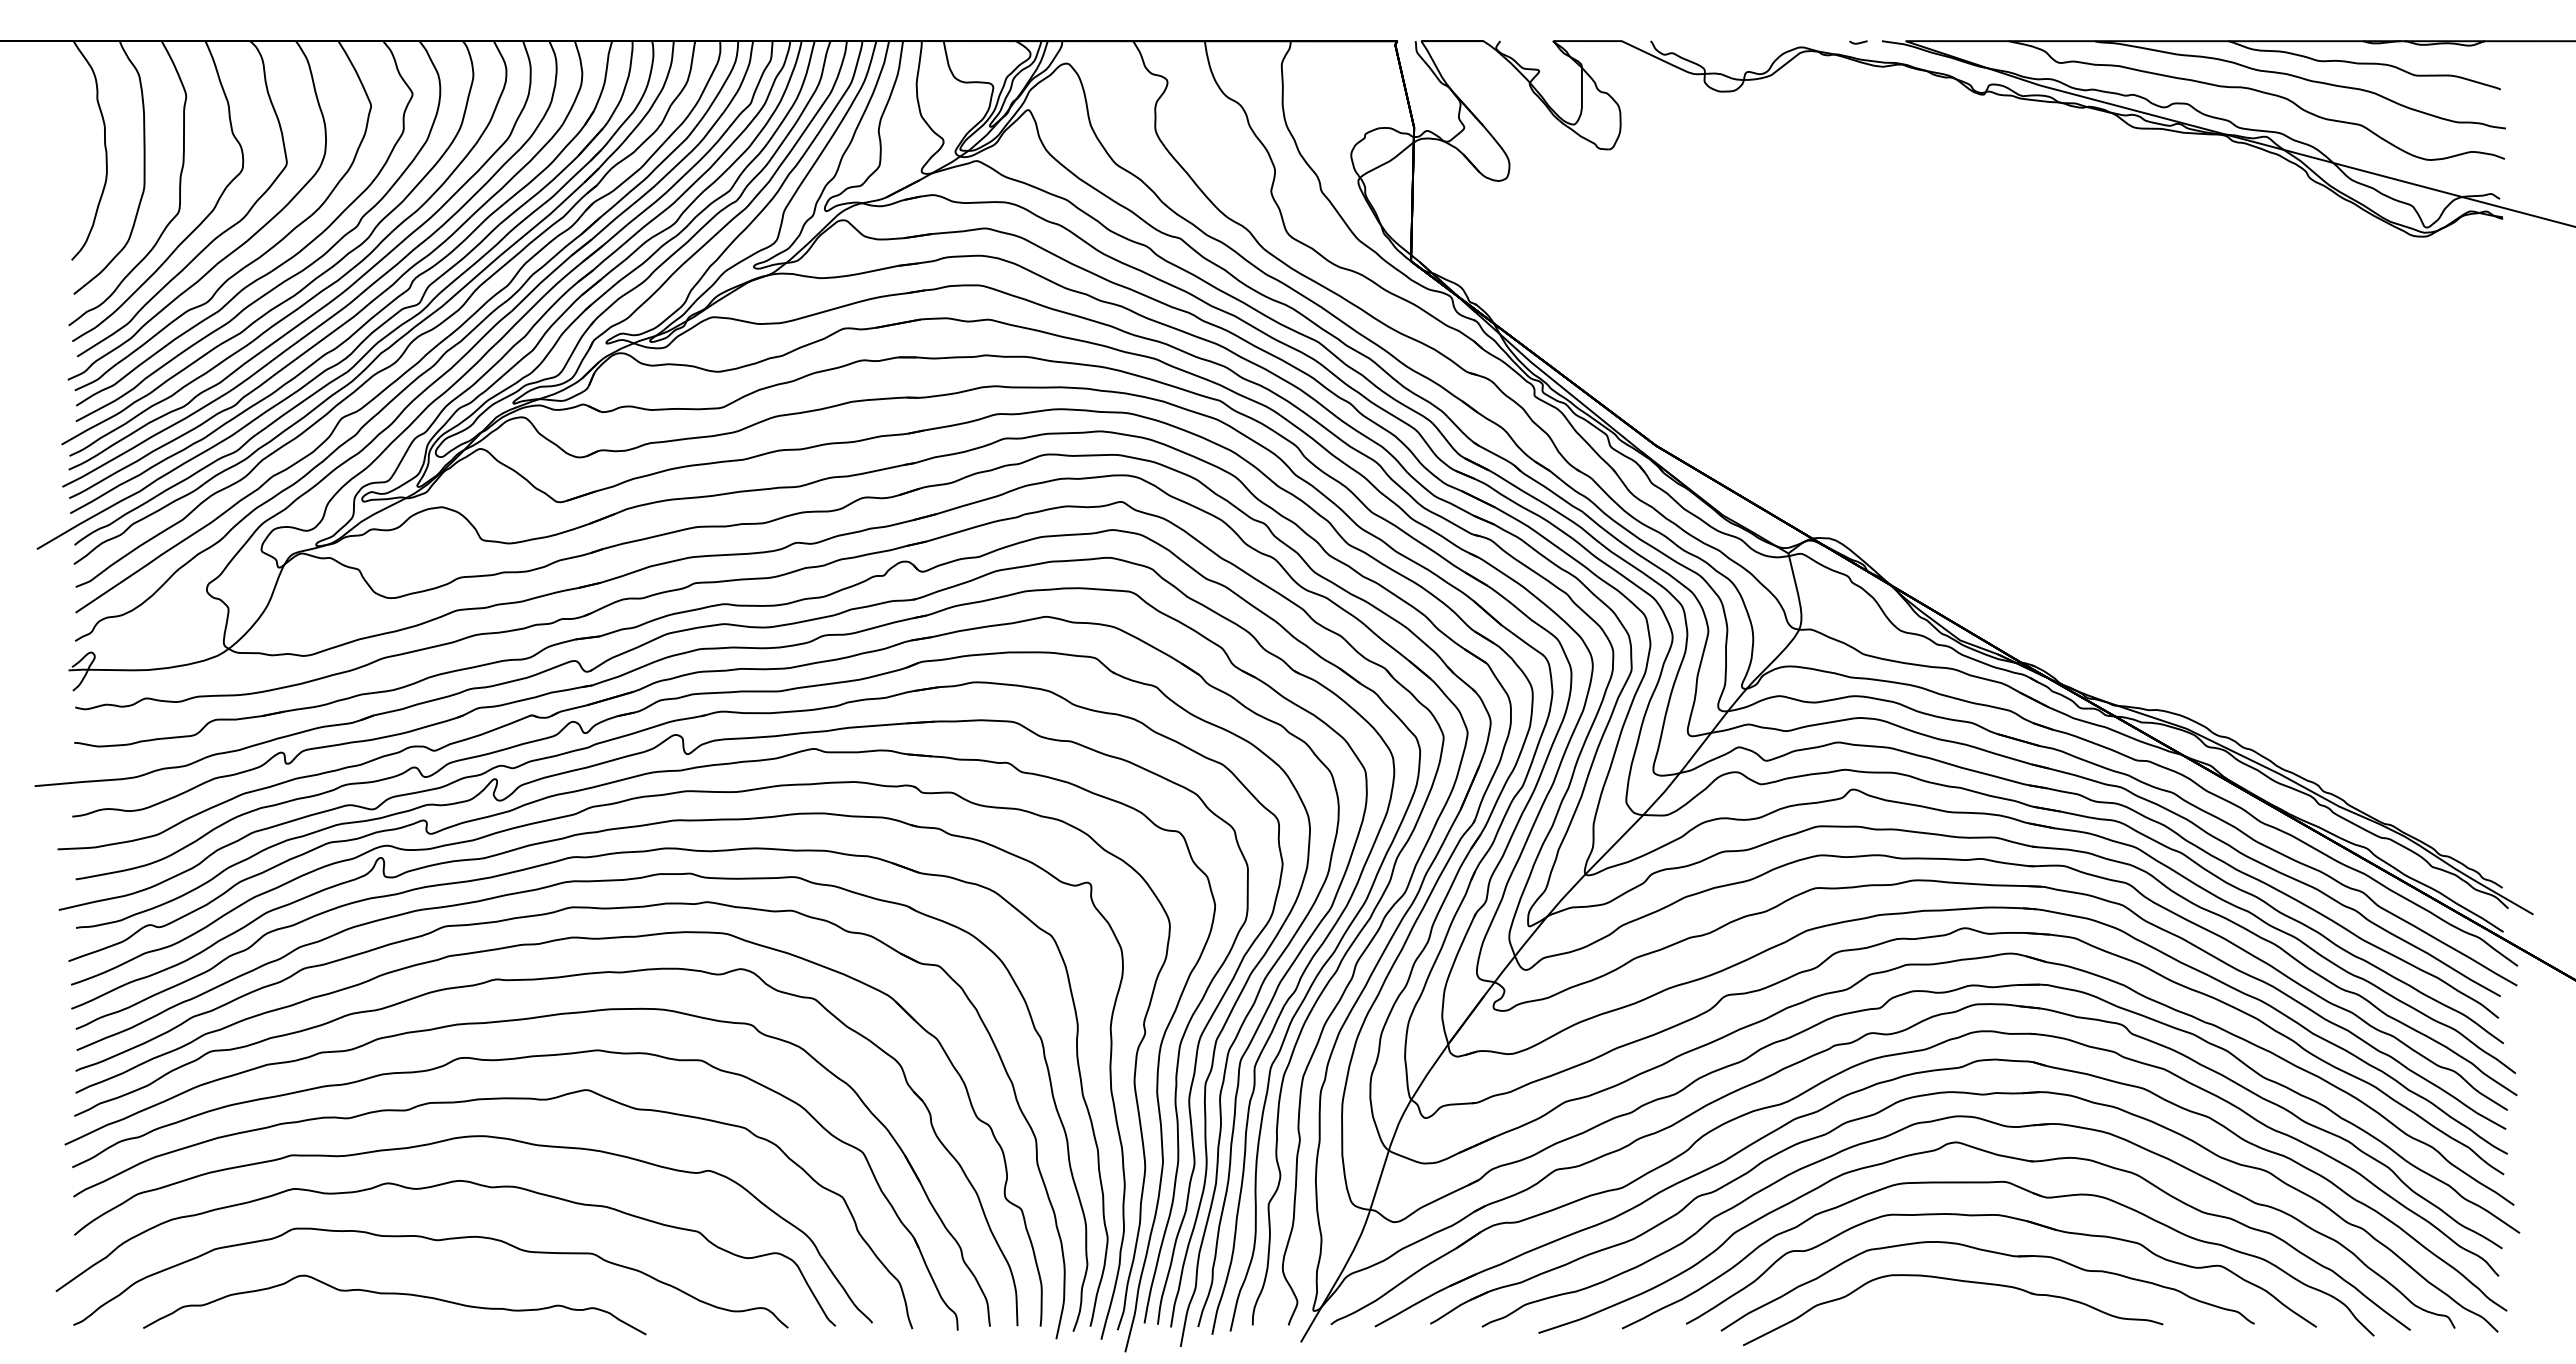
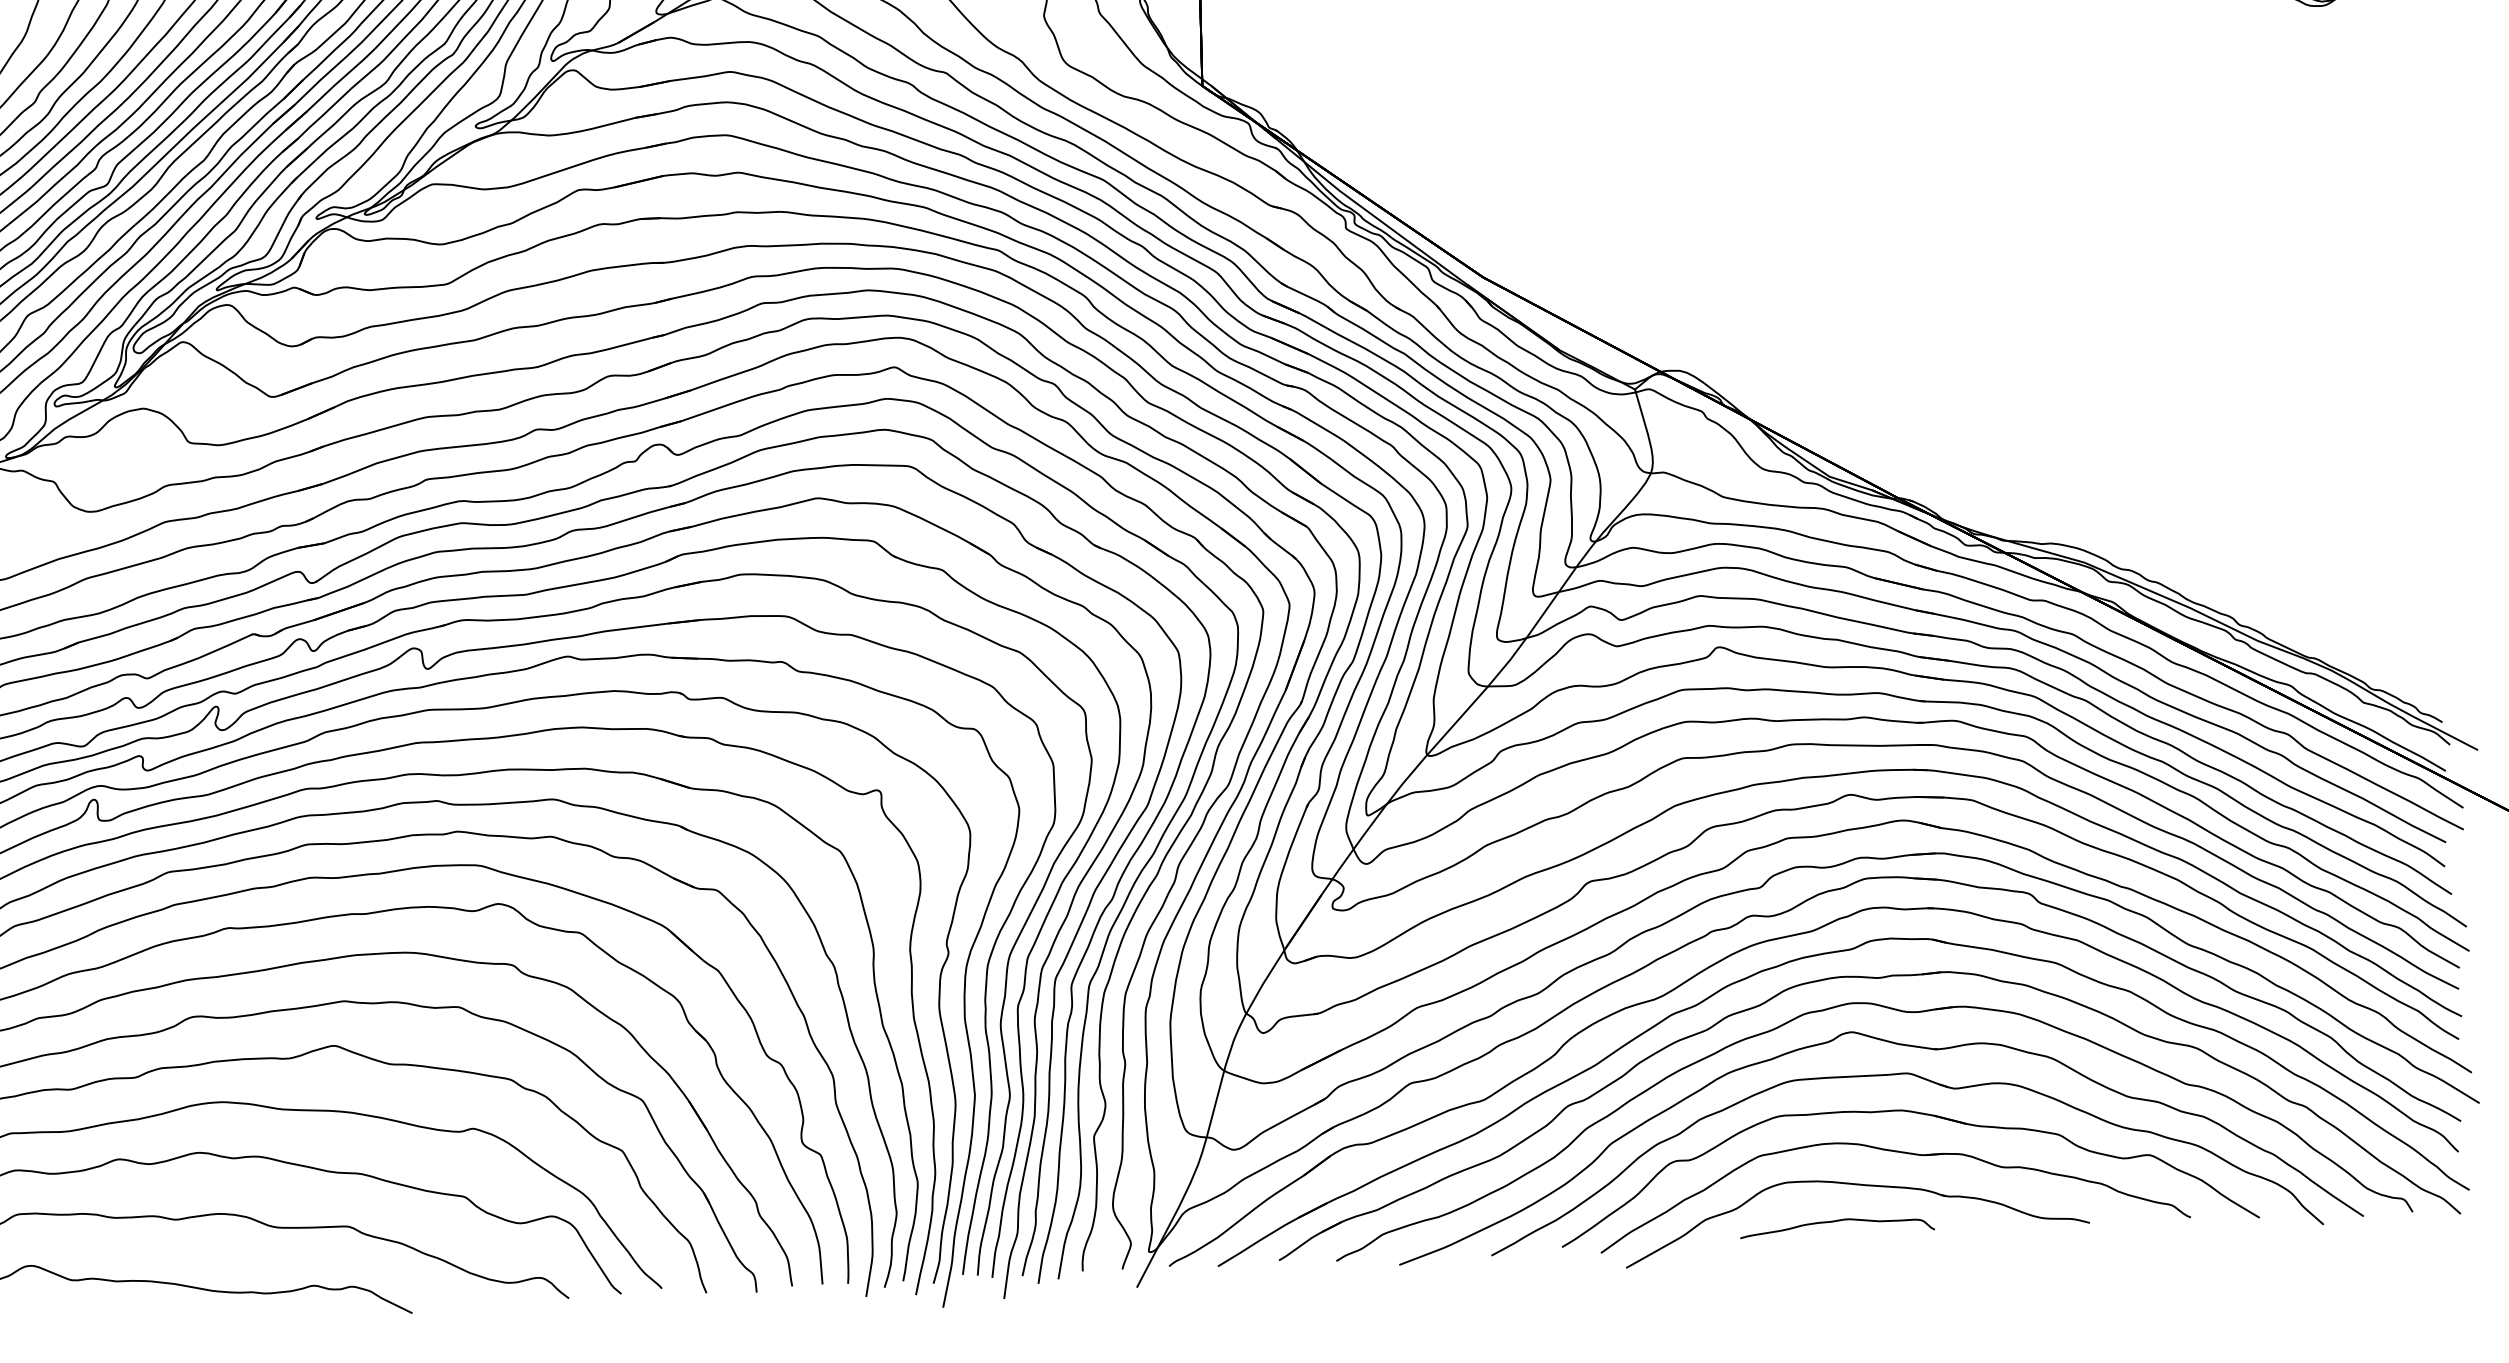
curve: (1935, 1312) -> (1837, 1221), added

